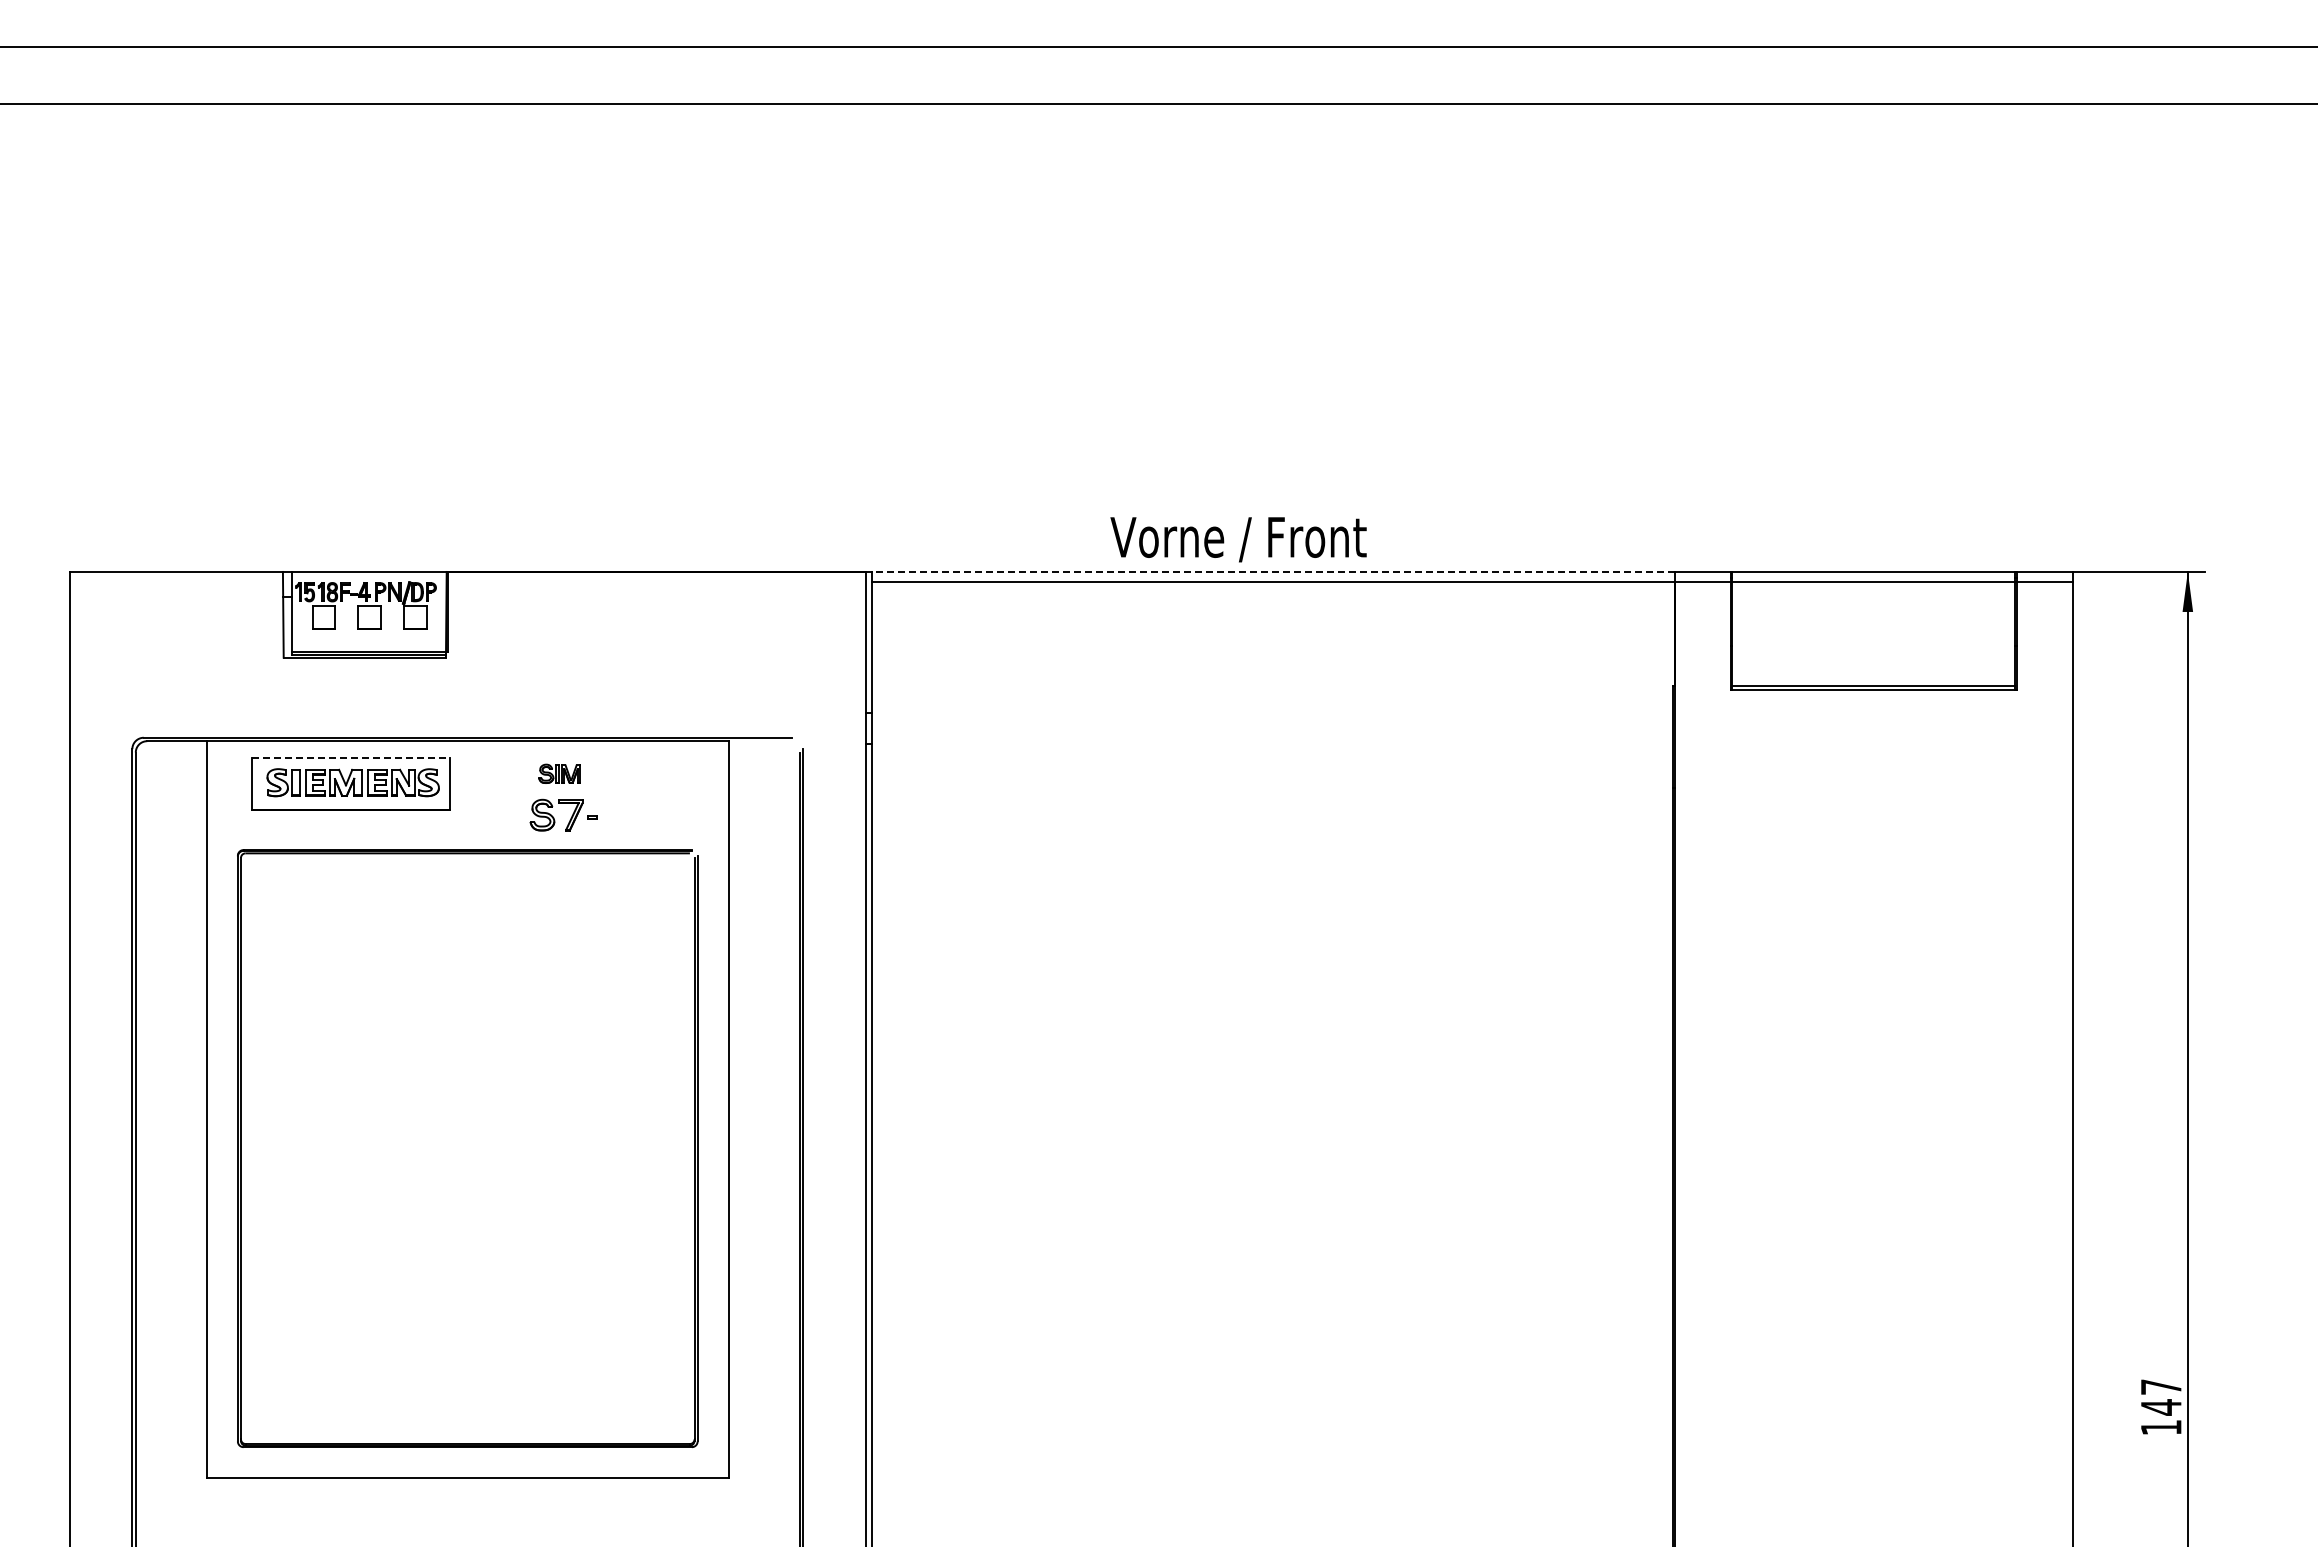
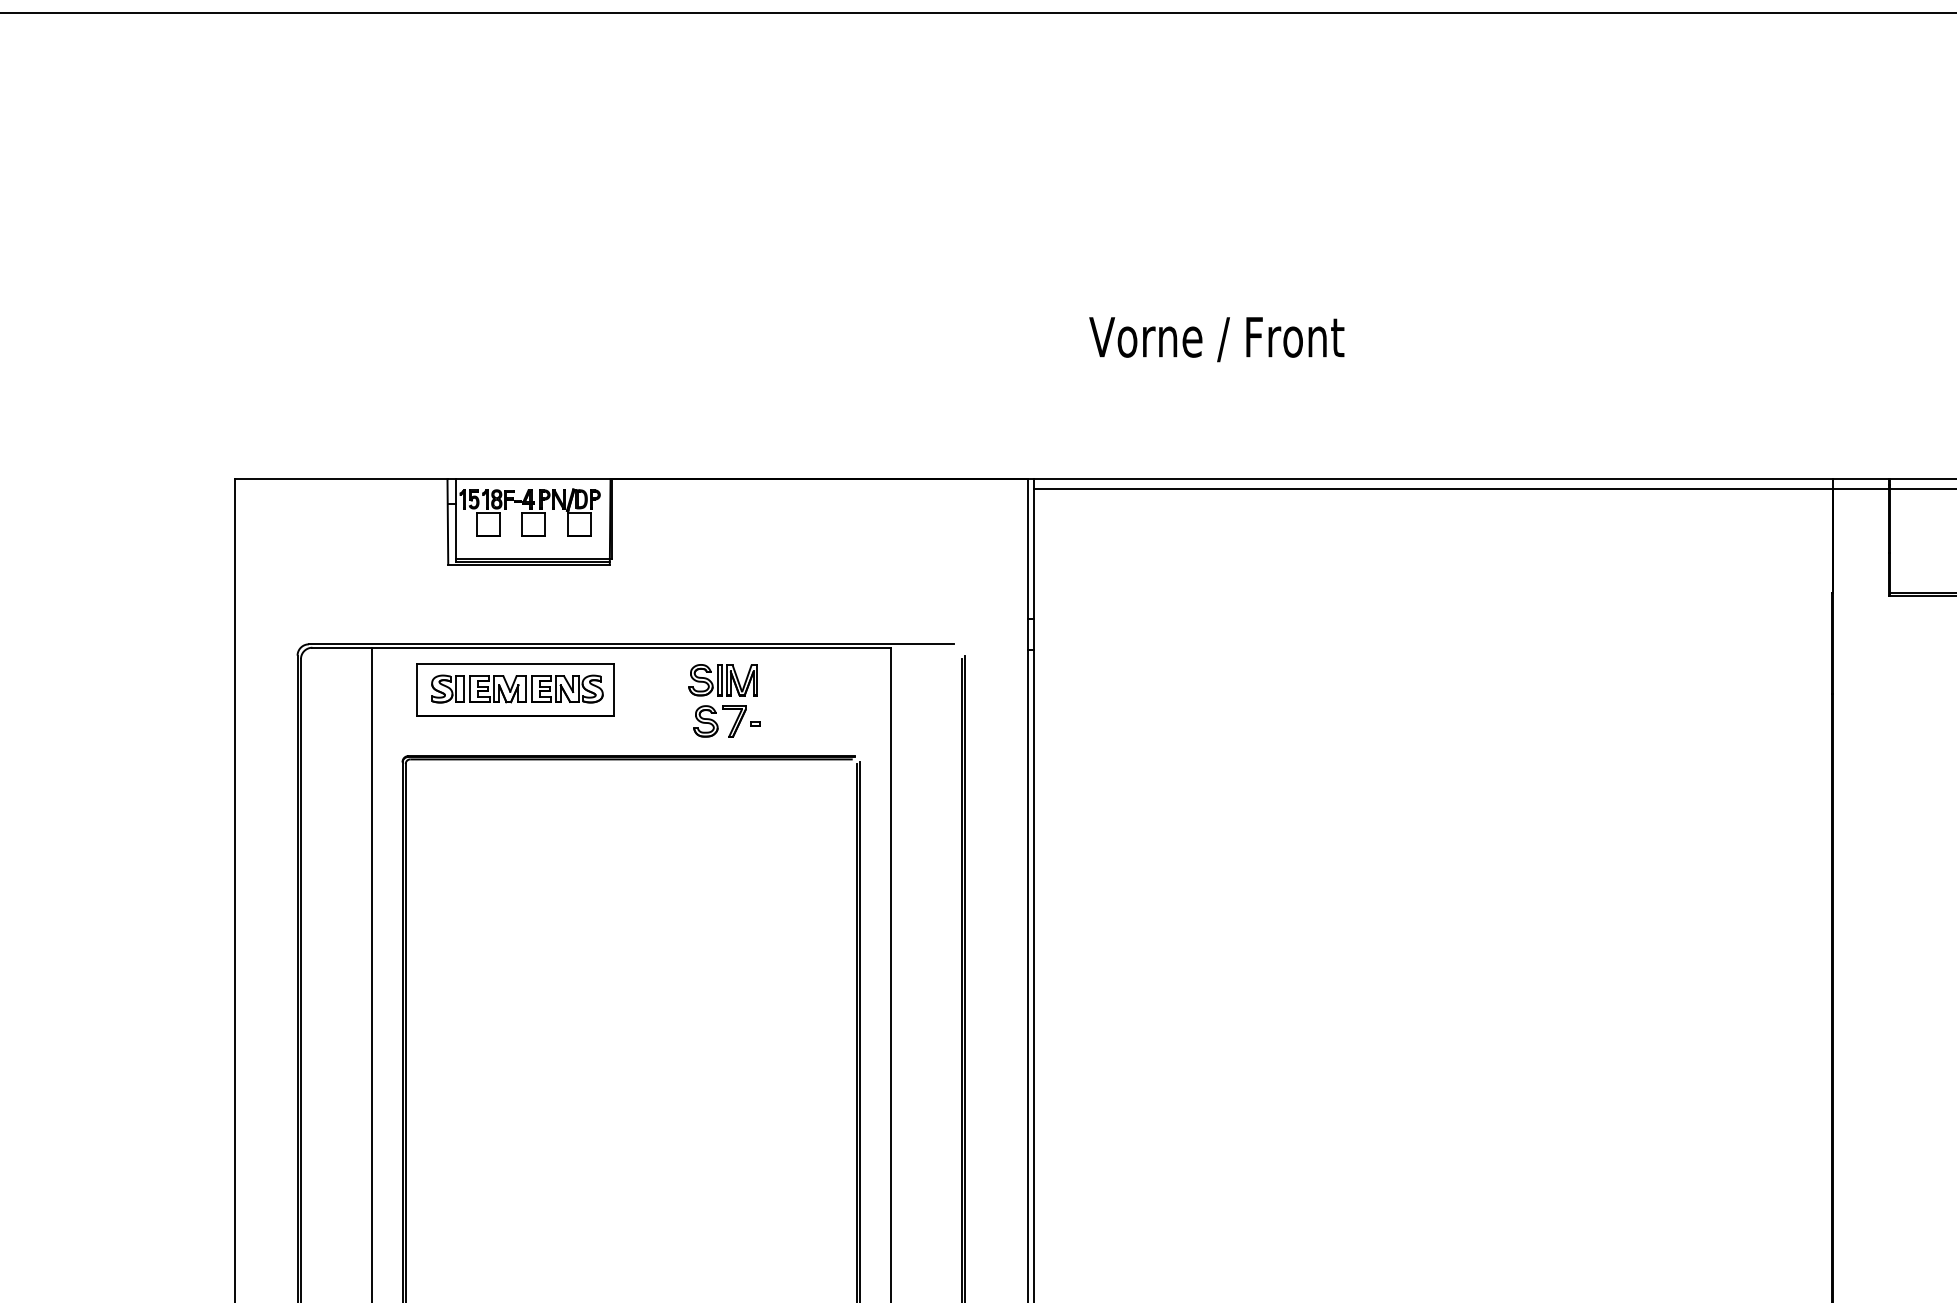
text: (1238, 539) -> (1216, 339), moved
line: (1272, 571) -> (1432, 478), dashed -> solid
line: (351, 757) -> (515, 663), dashed -> solid
part: (559, 773) -> (722, 679), size x1.67

